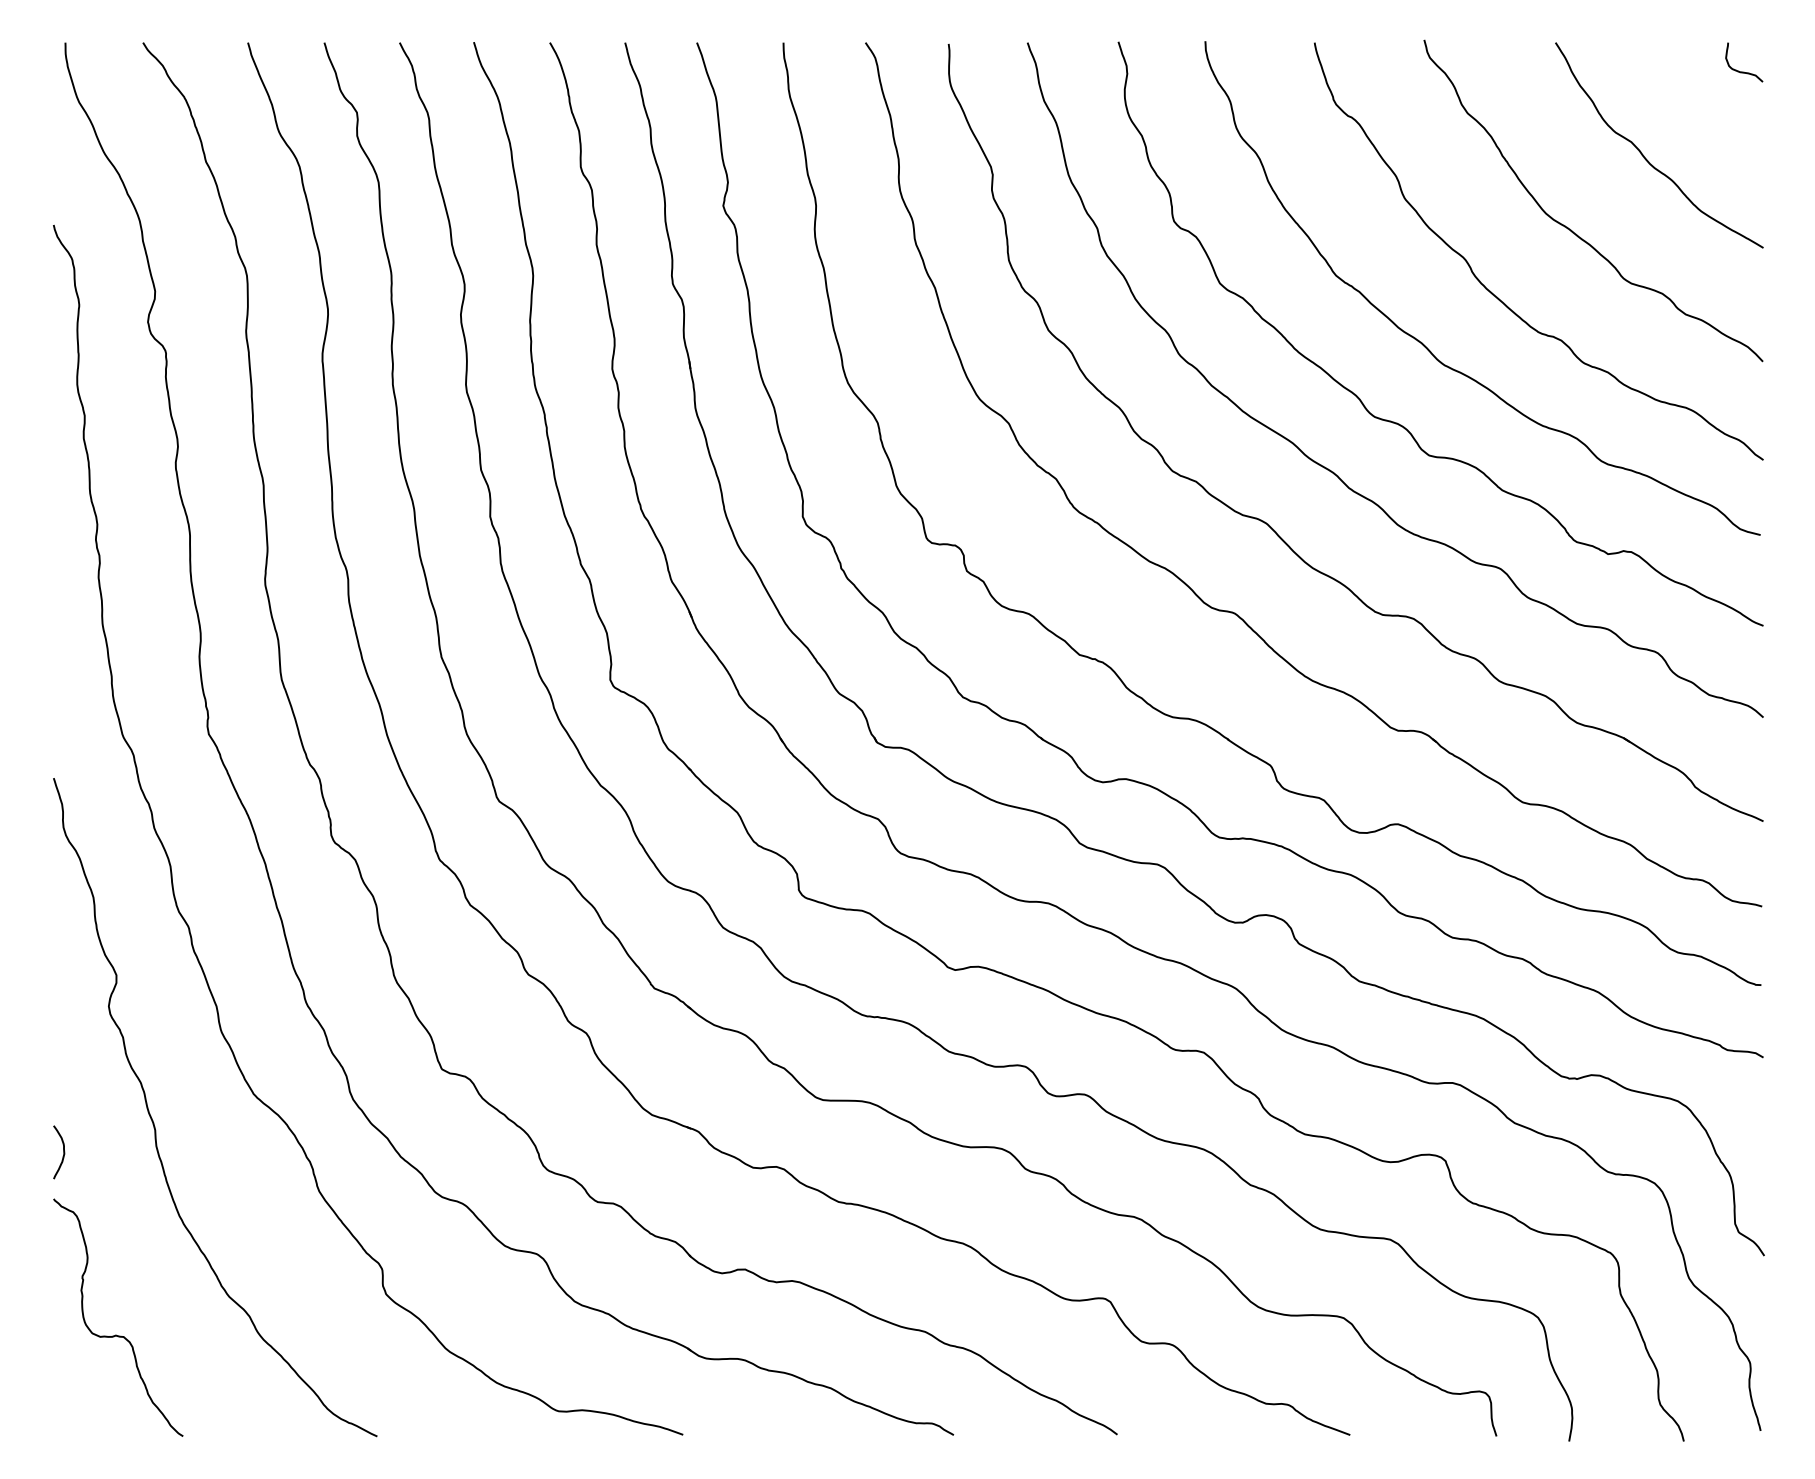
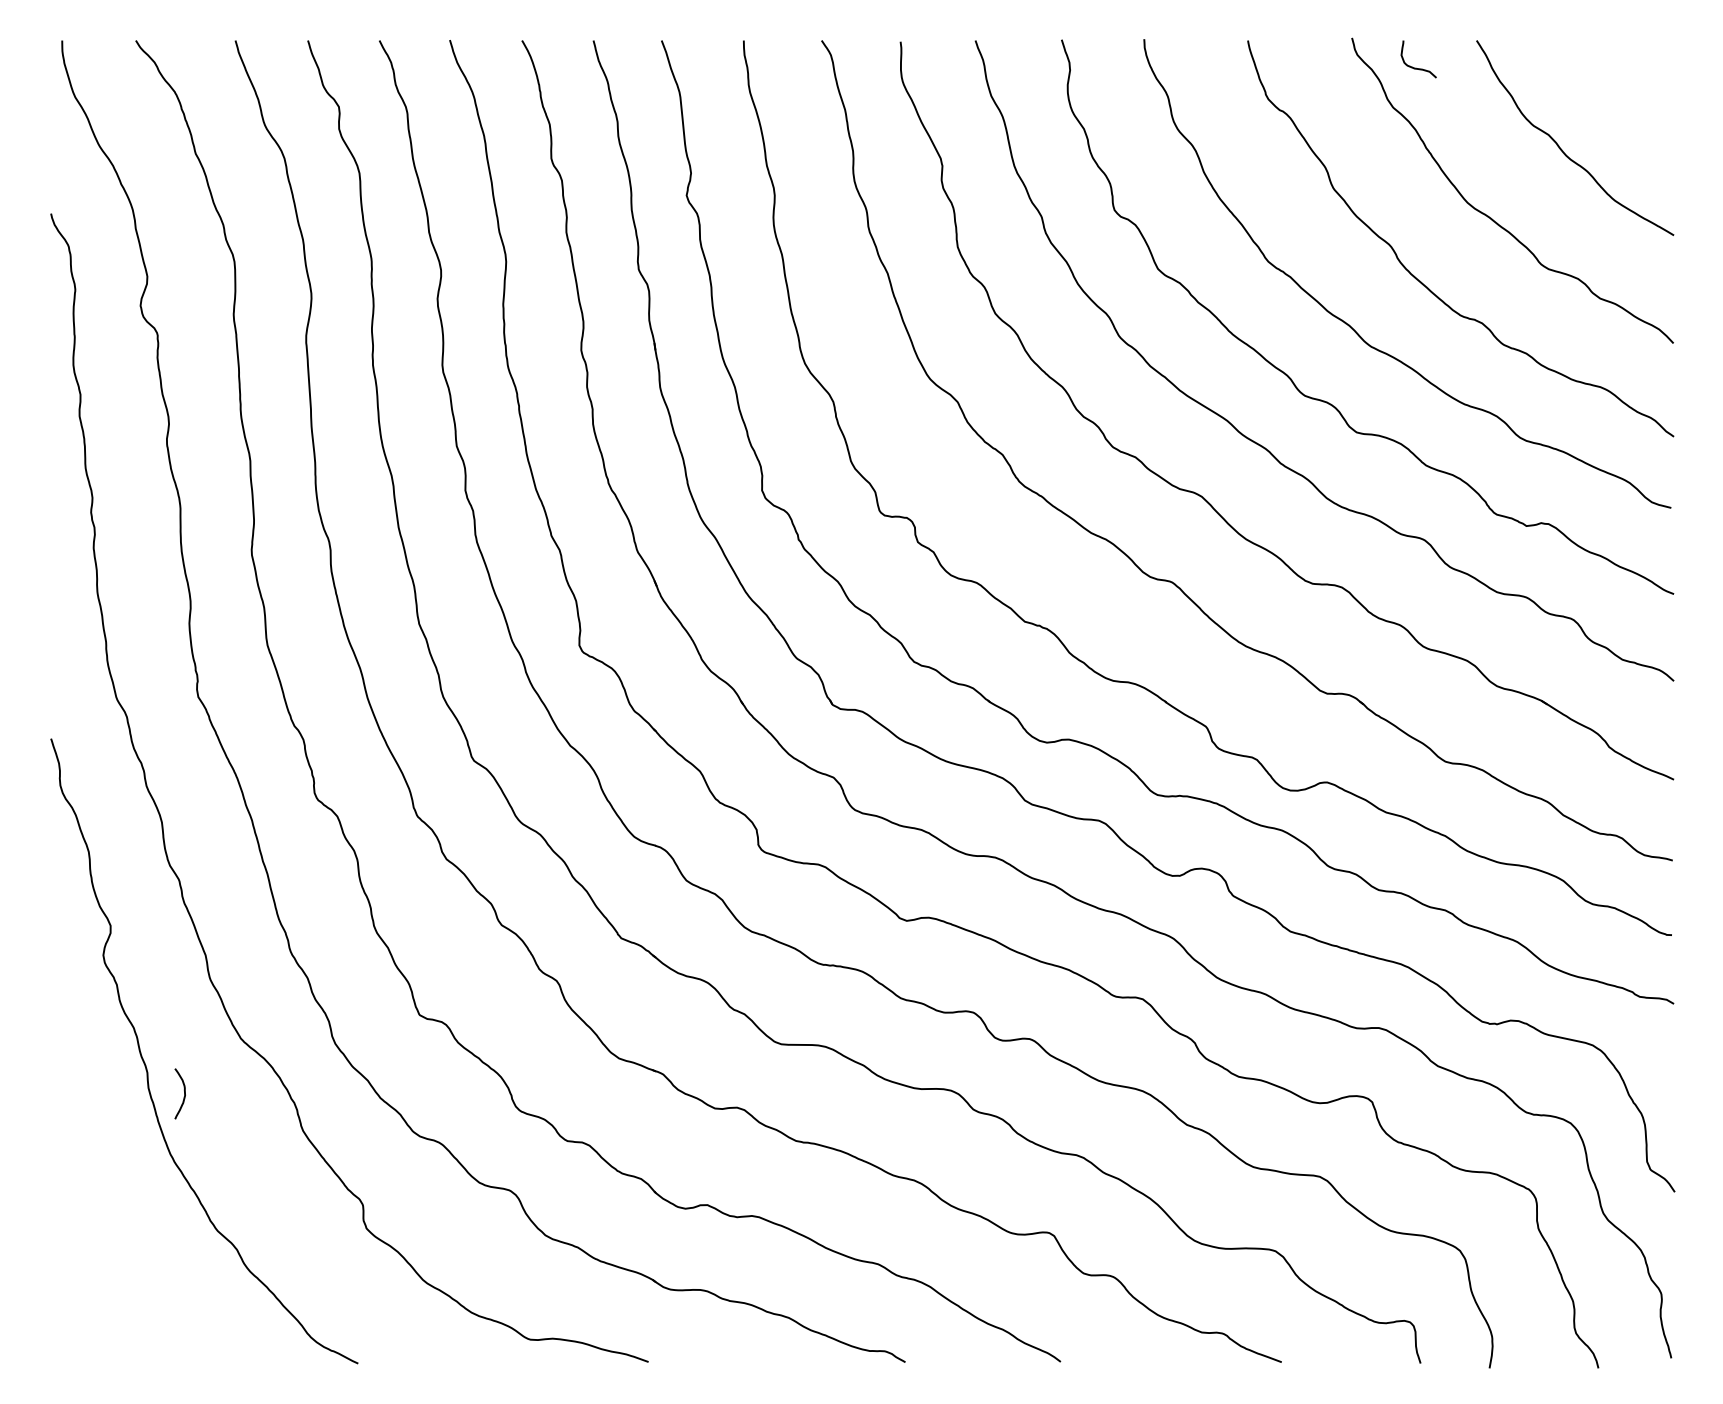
curve: (1741, 71) -> (1416, 67), moved
curve: (63, 1151) -> (184, 1093), moved
curve: (118, 1335) -> (112, 1267), removed

